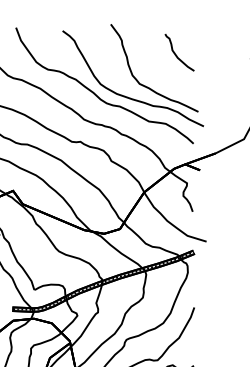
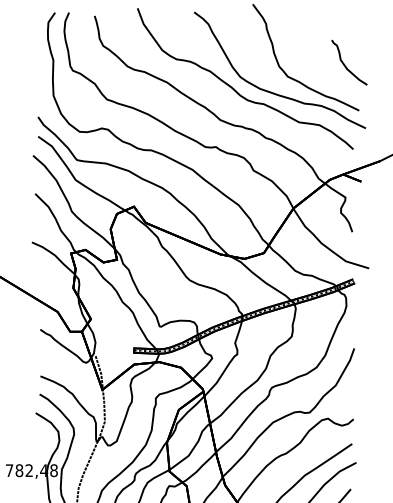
curve: (176, 54) -> (345, 64), moved

